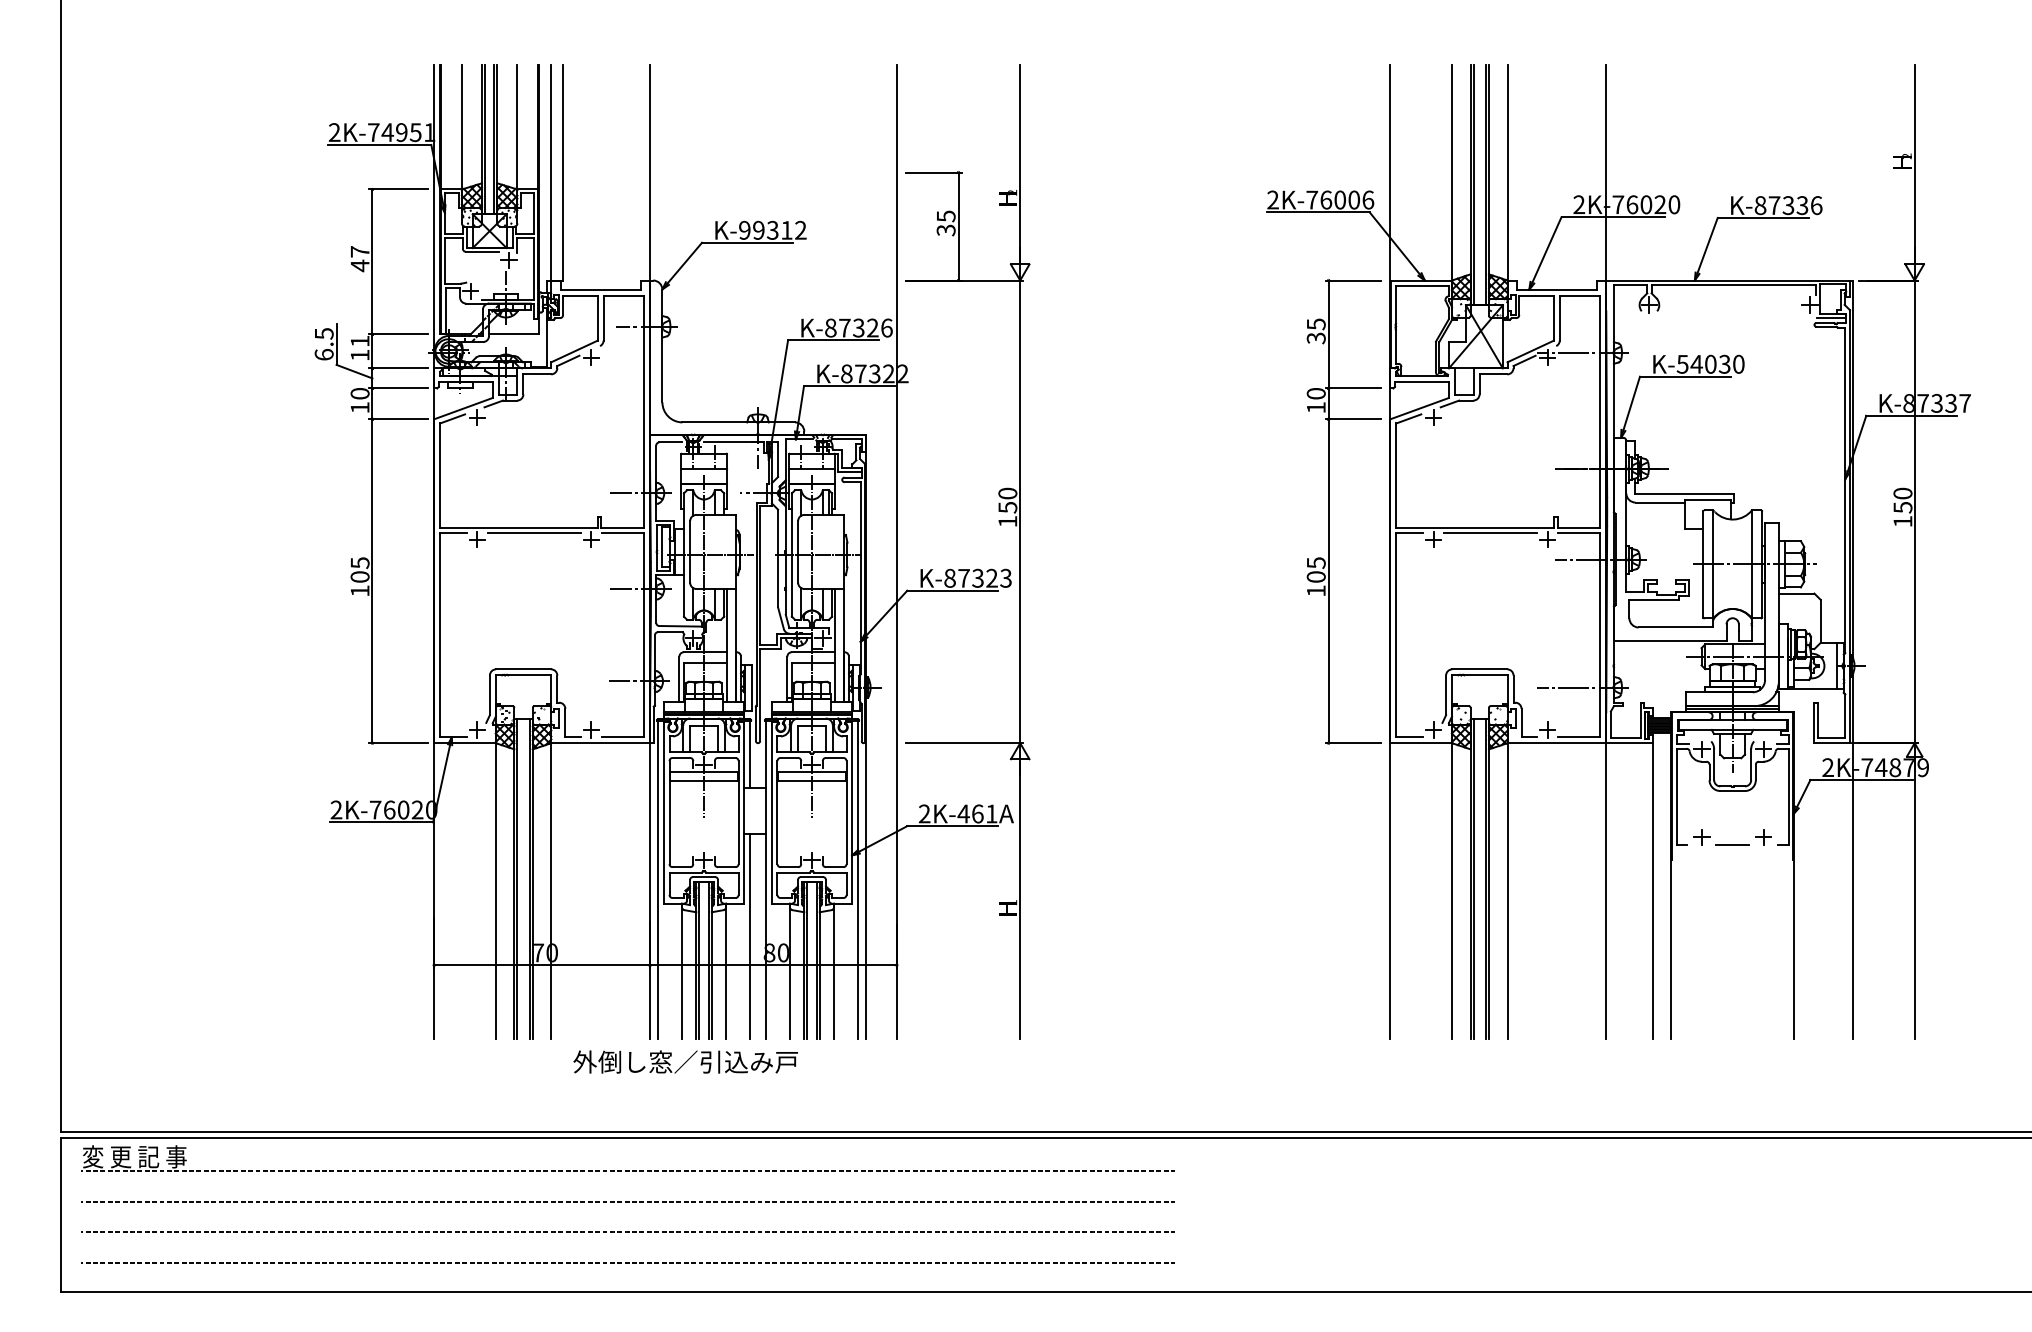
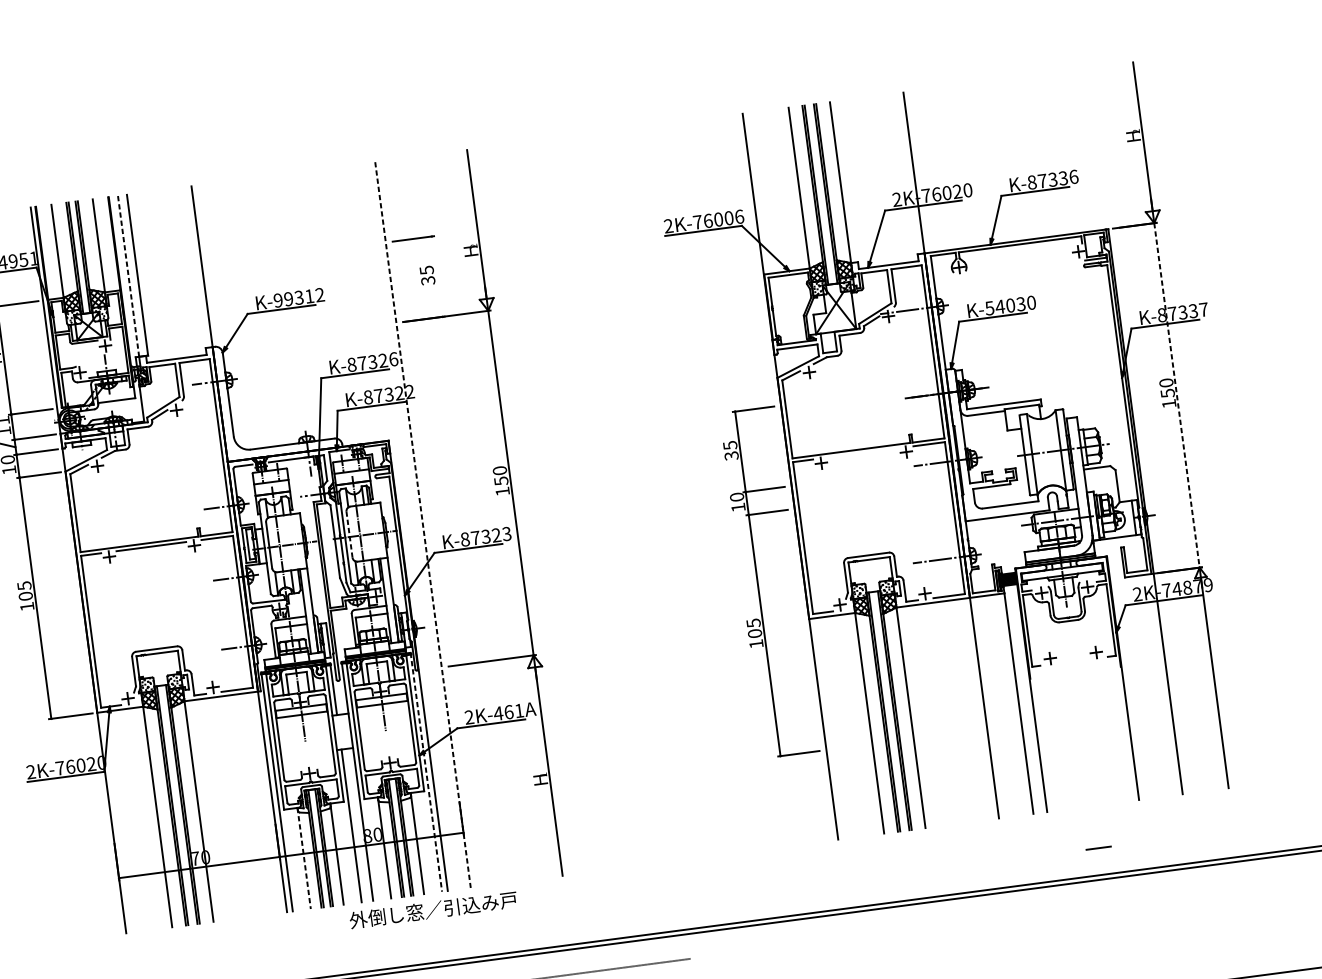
line: (551, 172) -> (128, 276), solid -> dashed
line: (958, 226) -> (437, 276), removed
part: (1329, 511) -> (758, 583), moved
line: (1914, 512) -> (1176, 395), solid -> dashed
line: (1490, 533) -> (863, 453), removed
line: (798, 551) -> (349, 534), solid -> dashed
line: (896, 552) -> (422, 525), solid -> dashed
line: (1732, 844) -> (1098, 847), moved
line: (858, 879) -> (426, 772), solid -> dashed
line: (682, 971) -> (304, 858), solid -> dashed
text: (685, 1061) -> (433, 909), moved

